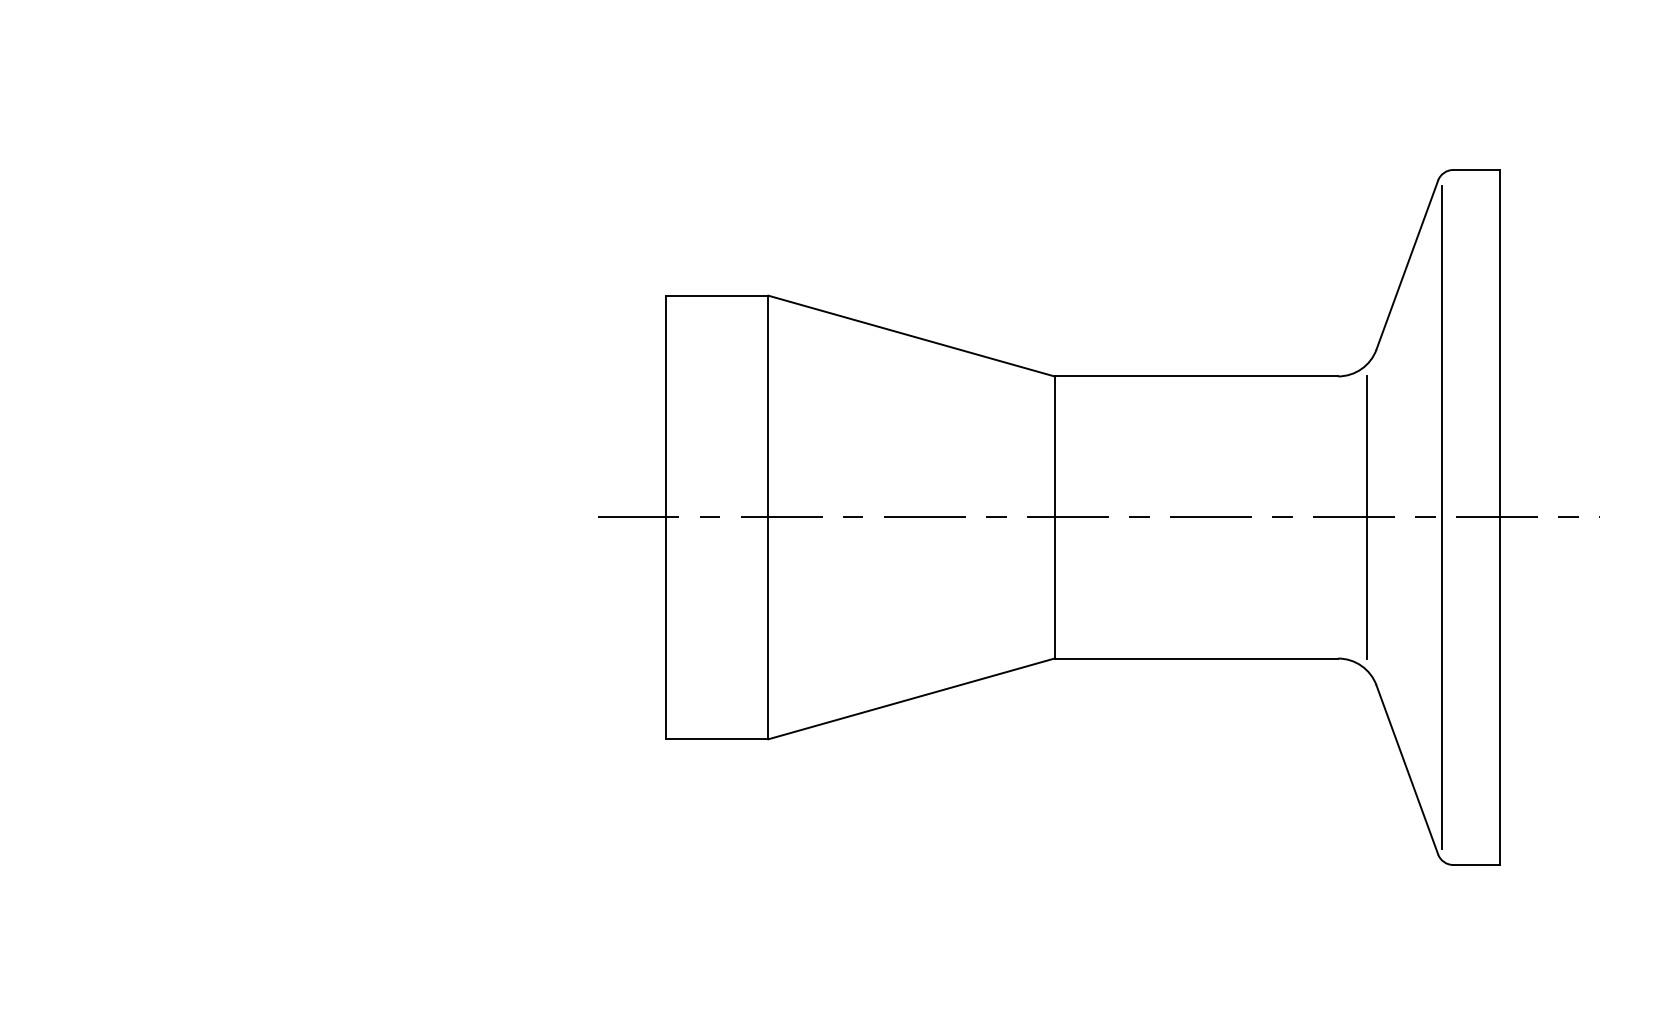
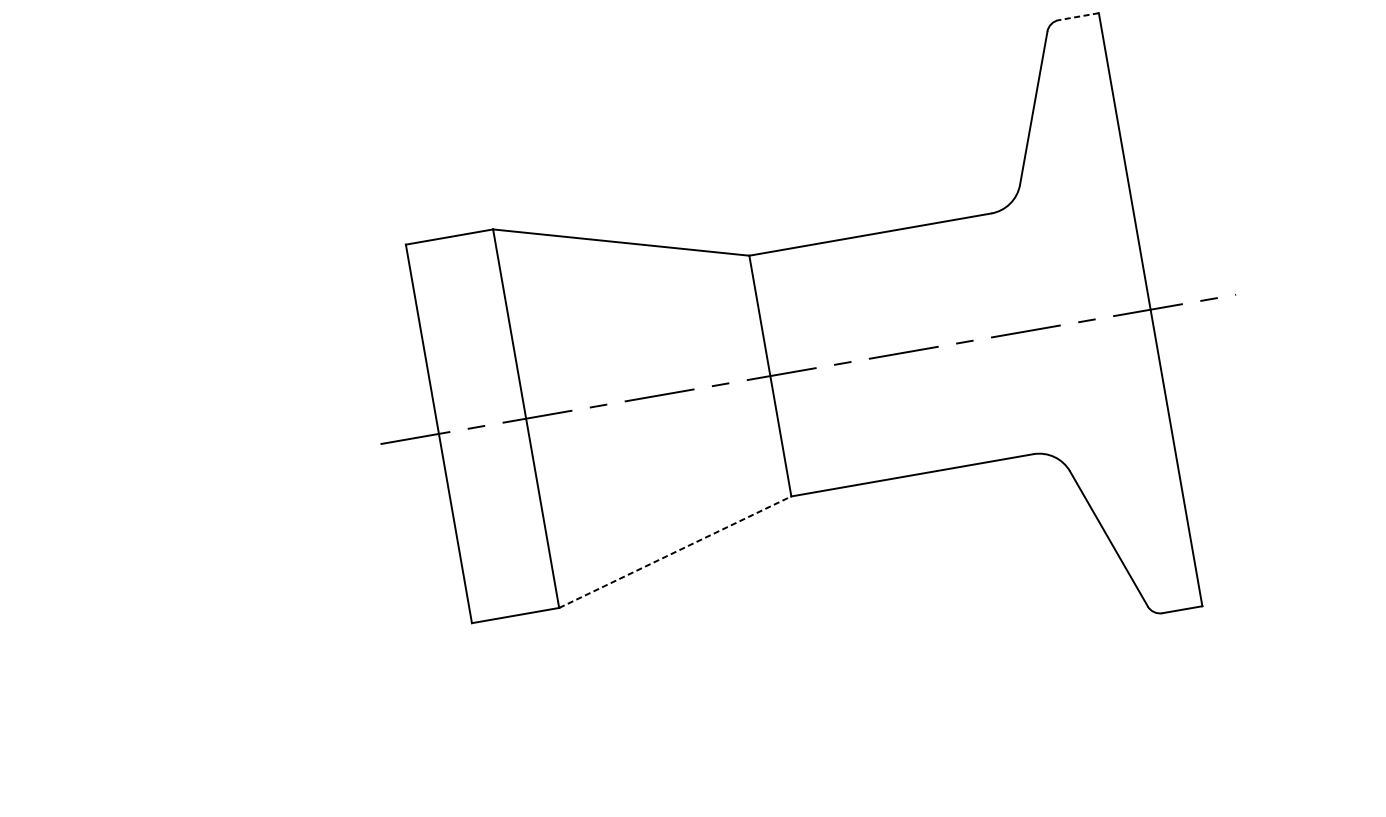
line: (1476, 169) -> (1078, 16), solid -> dashed
line: (1366, 517) -> (1036, 329), removed
line: (1441, 517) -> (1100, 318), removed
line: (911, 698) -> (675, 551), solid -> dashed

